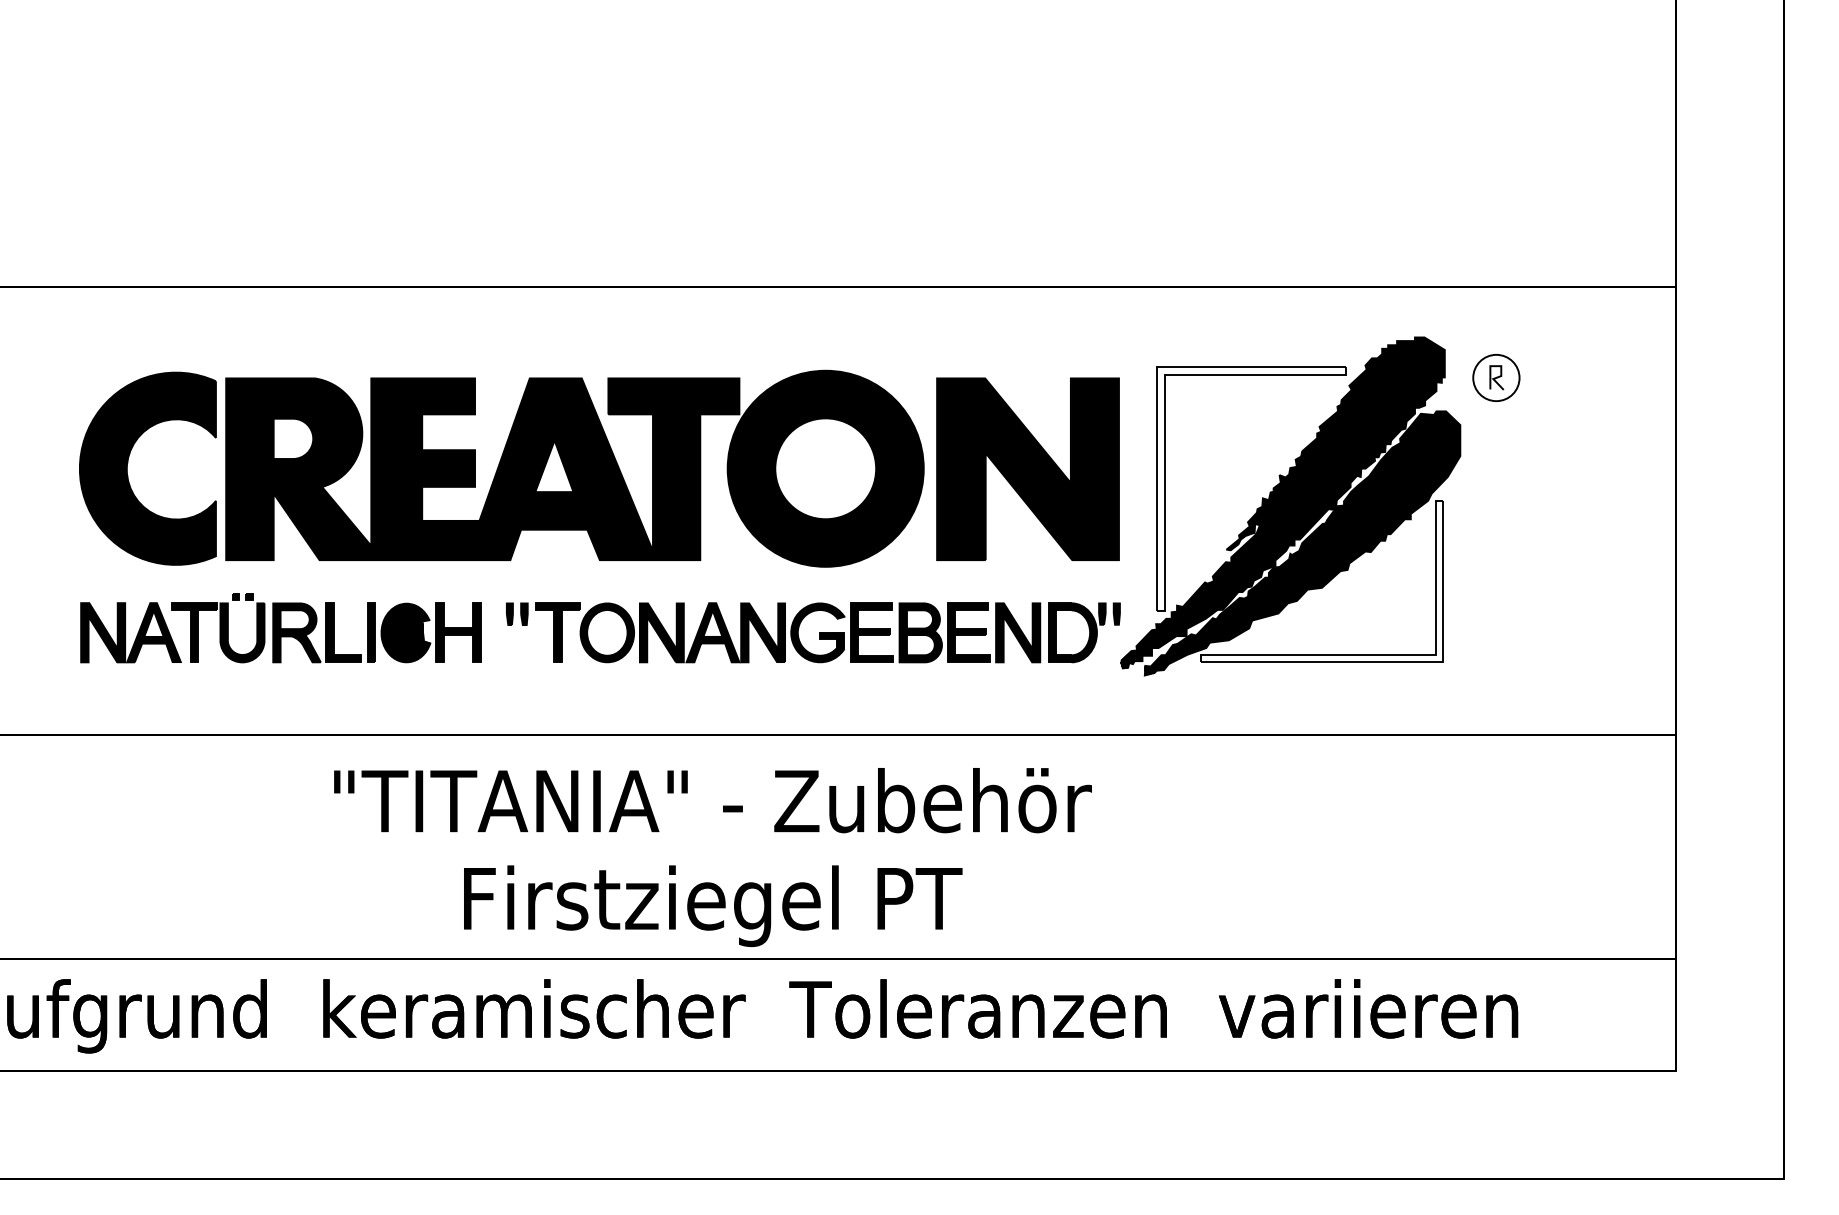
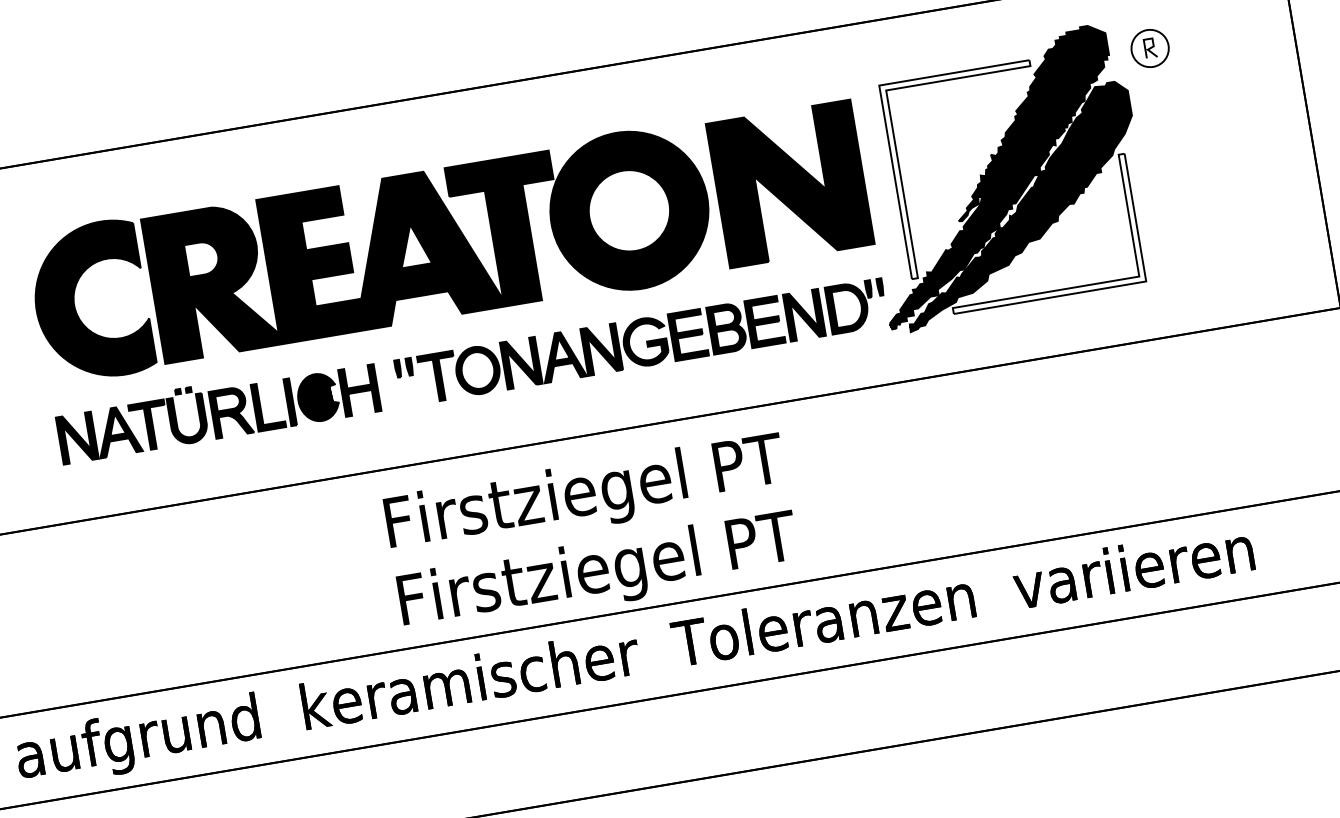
text: (712, 808) -> (585, 495), "TITANIA" - Zubehör -> Firstziegel PT

